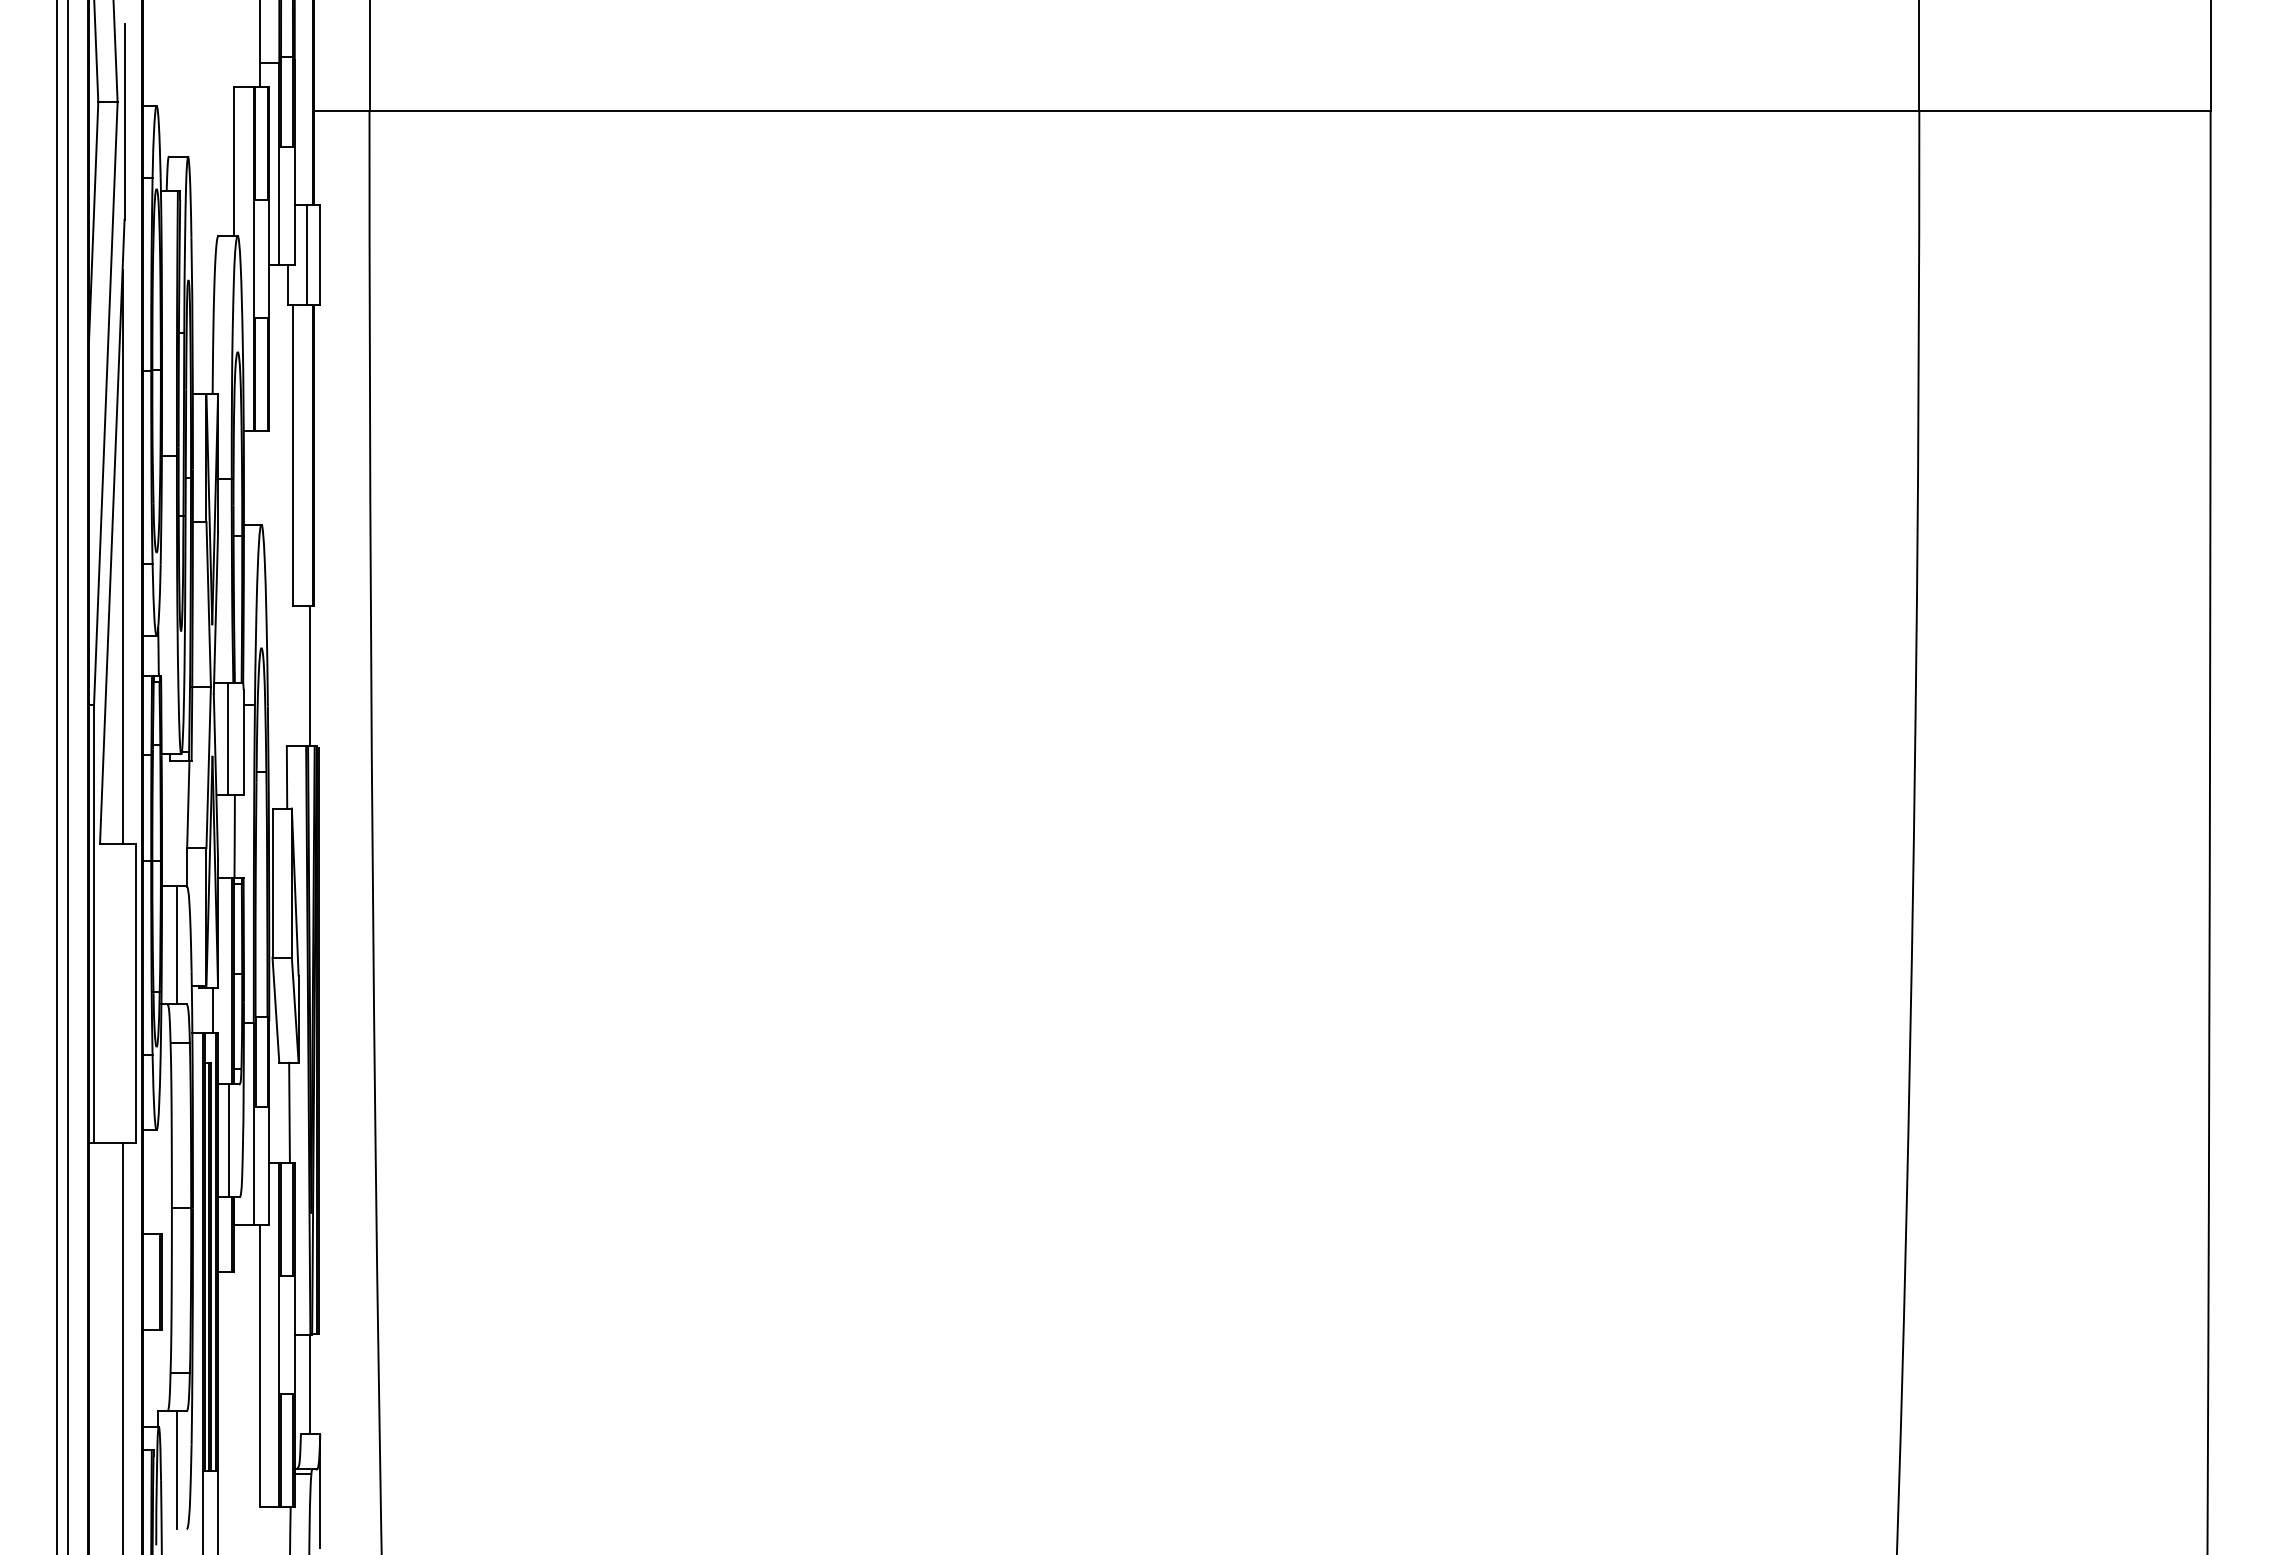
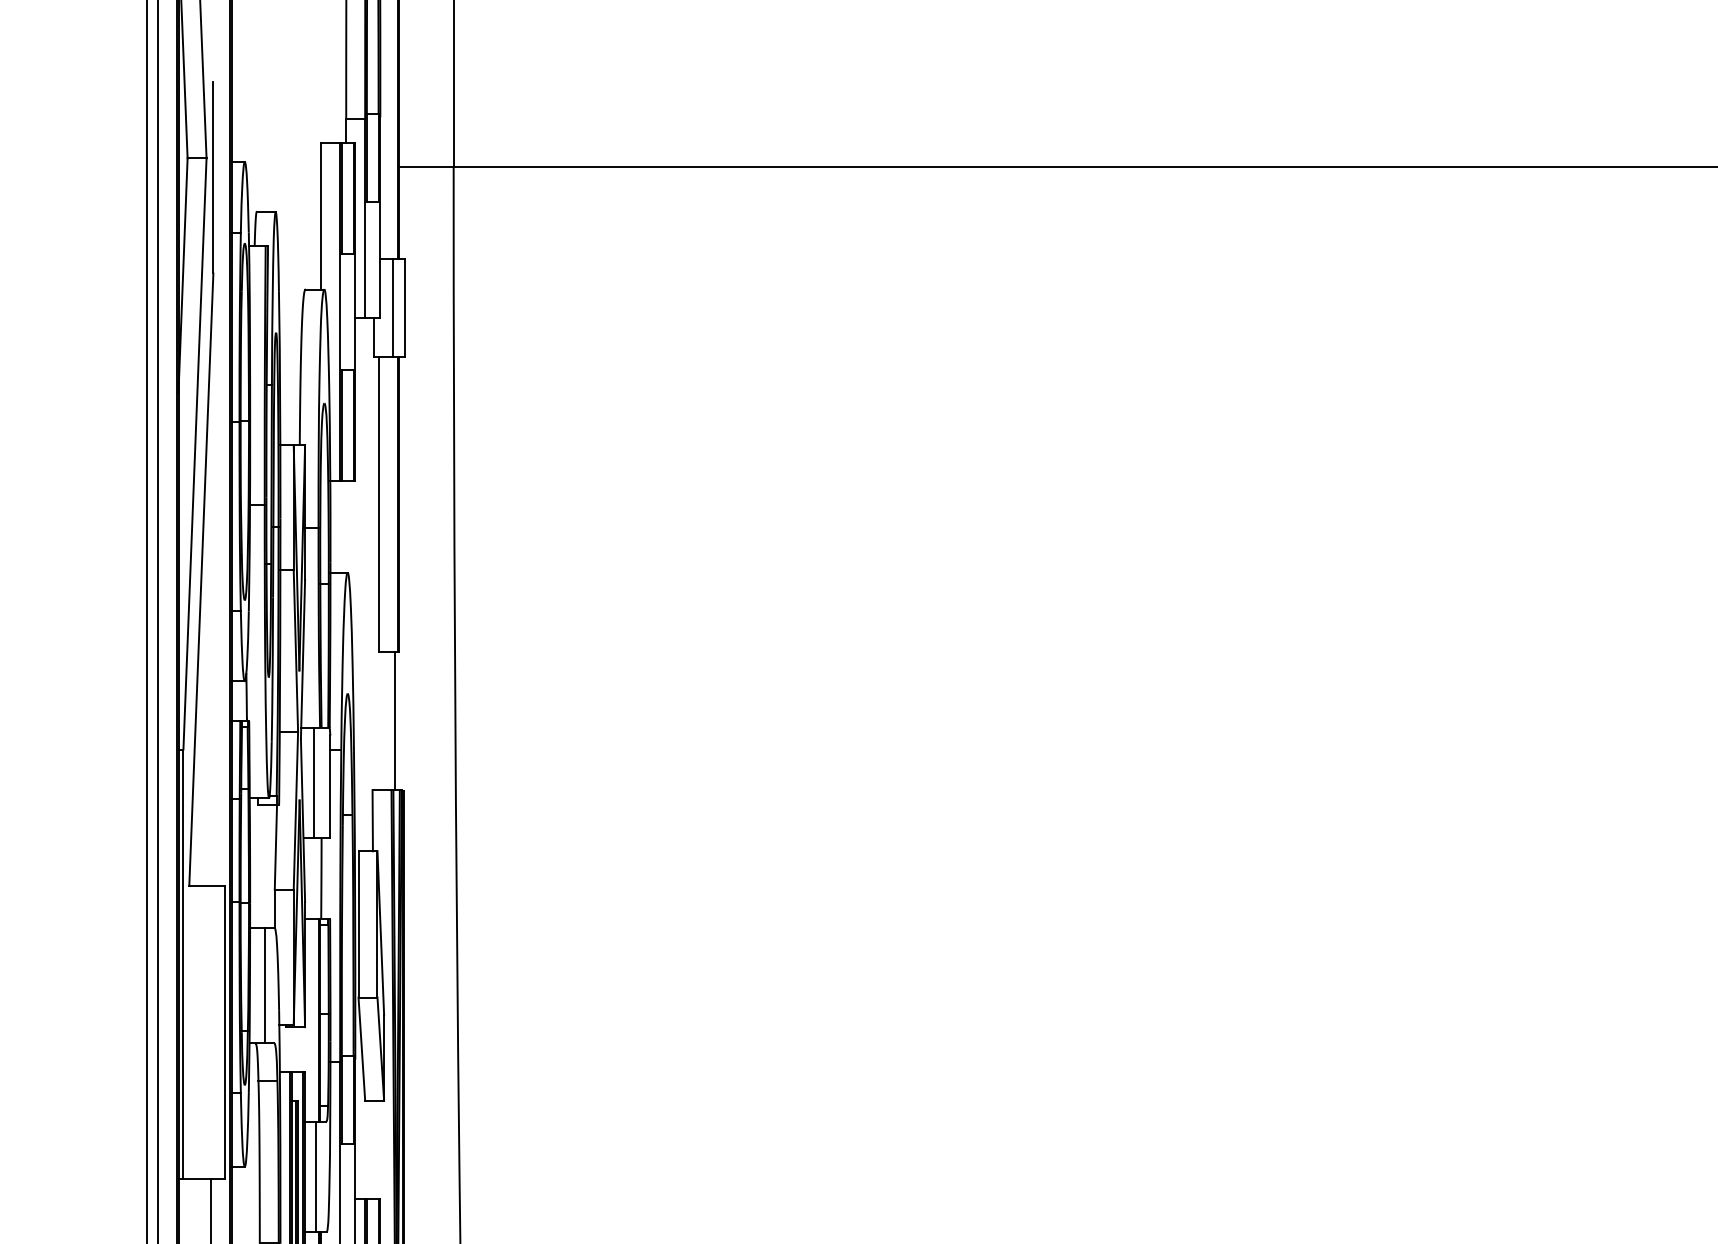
line: (122, 556) -> (211, 603), removed
line: (212, 1010) -> (299, 1049), removed
line: (289, 1112) -> (375, 1149), removed

